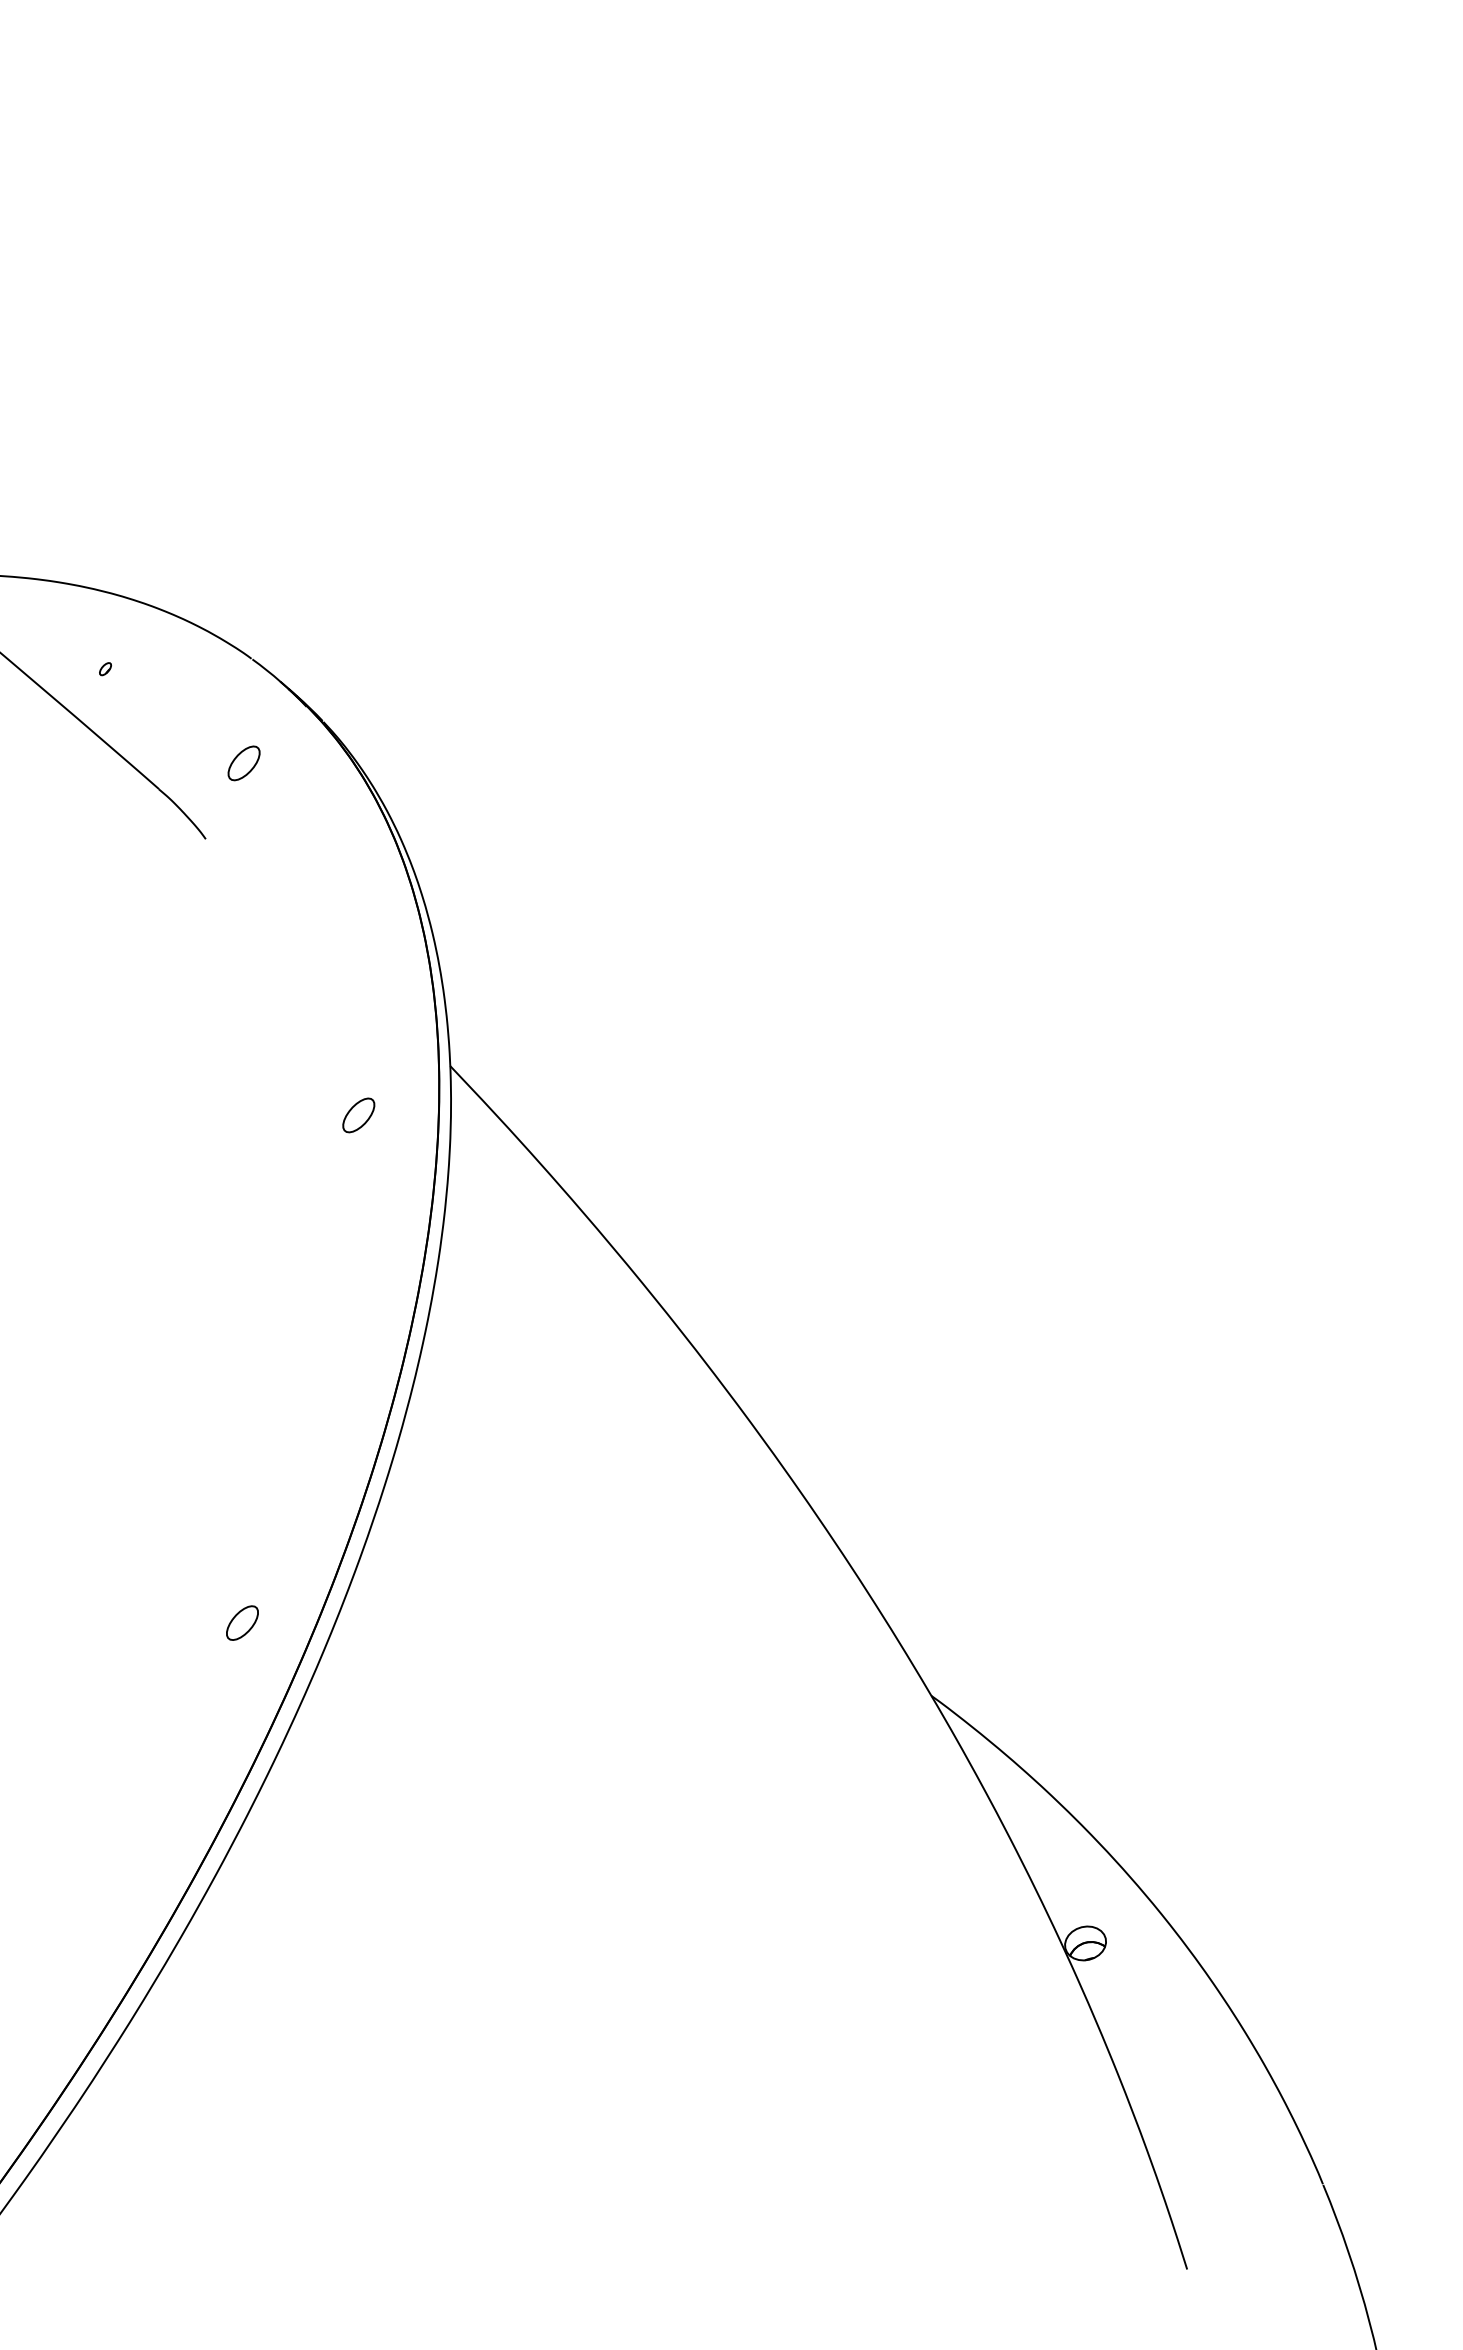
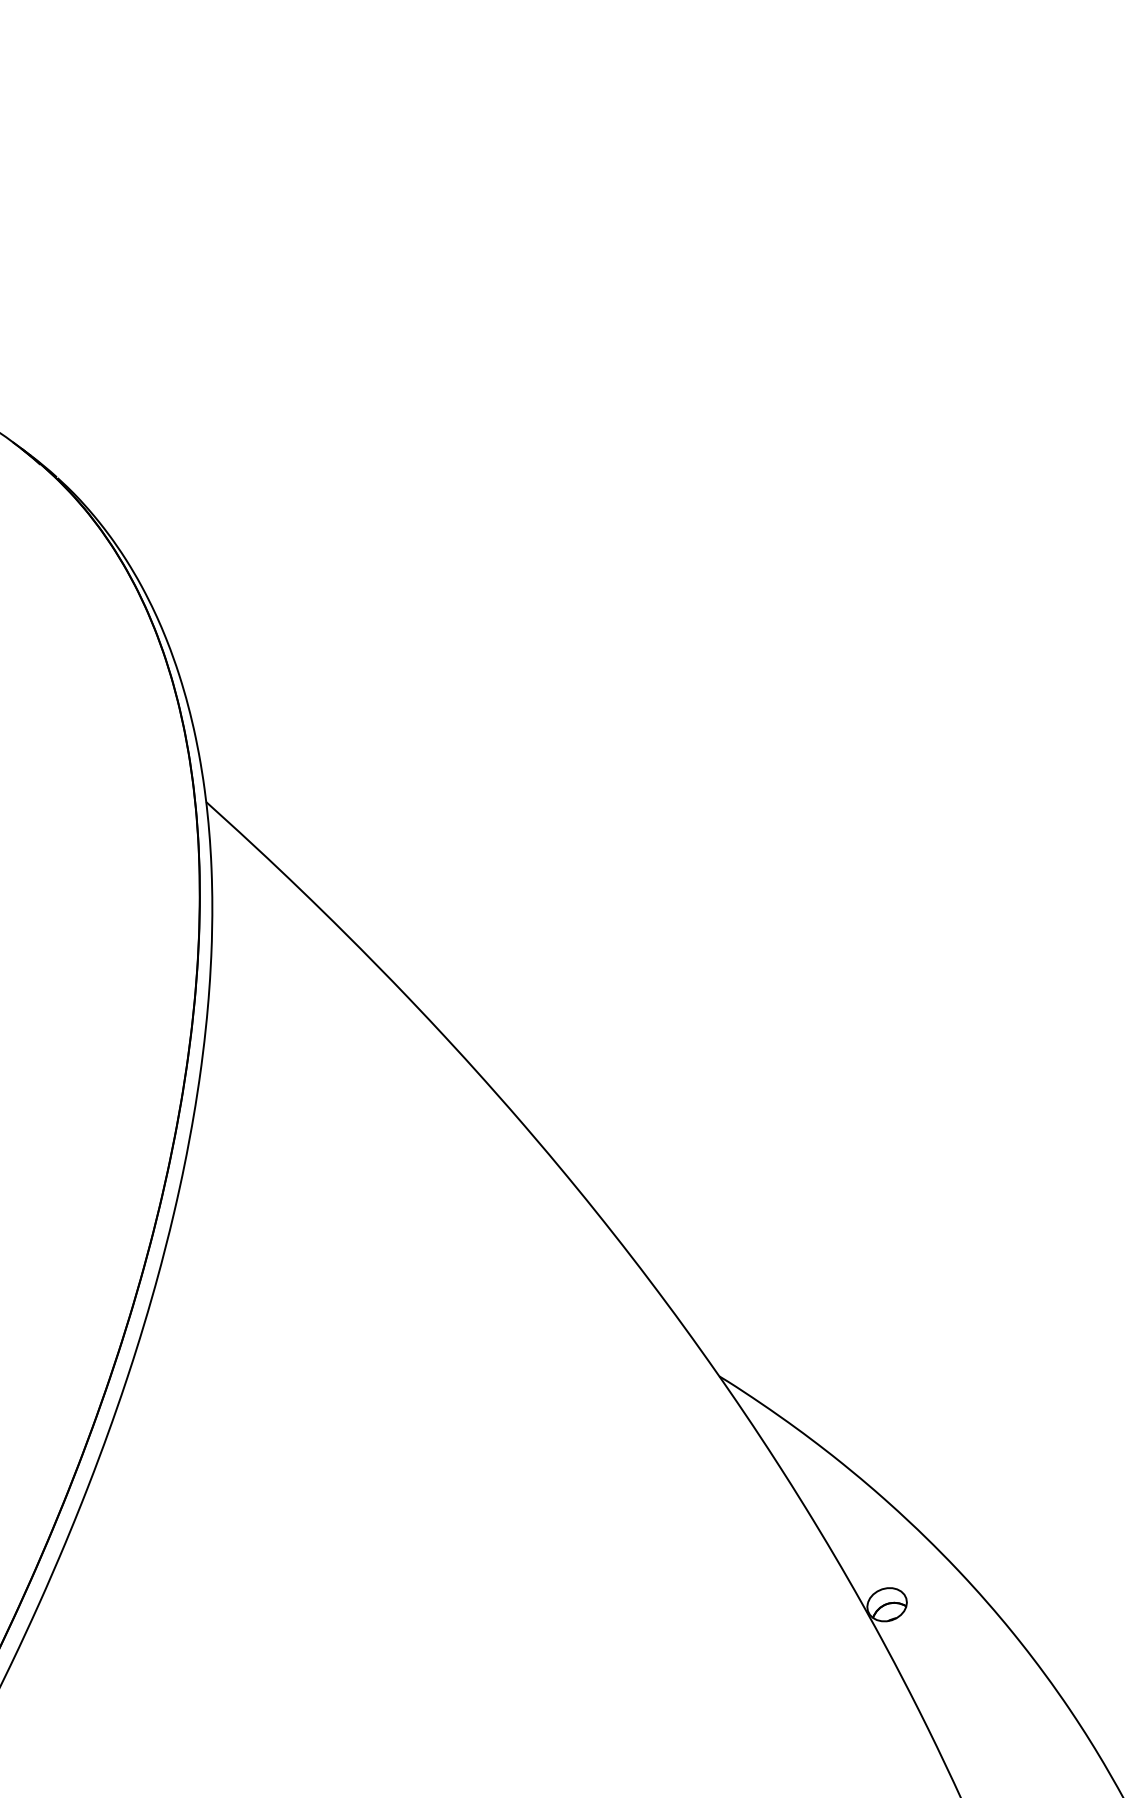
part: (358, 1115) -> (120, 856), removed
part: (242, 1622) -> (46, 1356), removed

